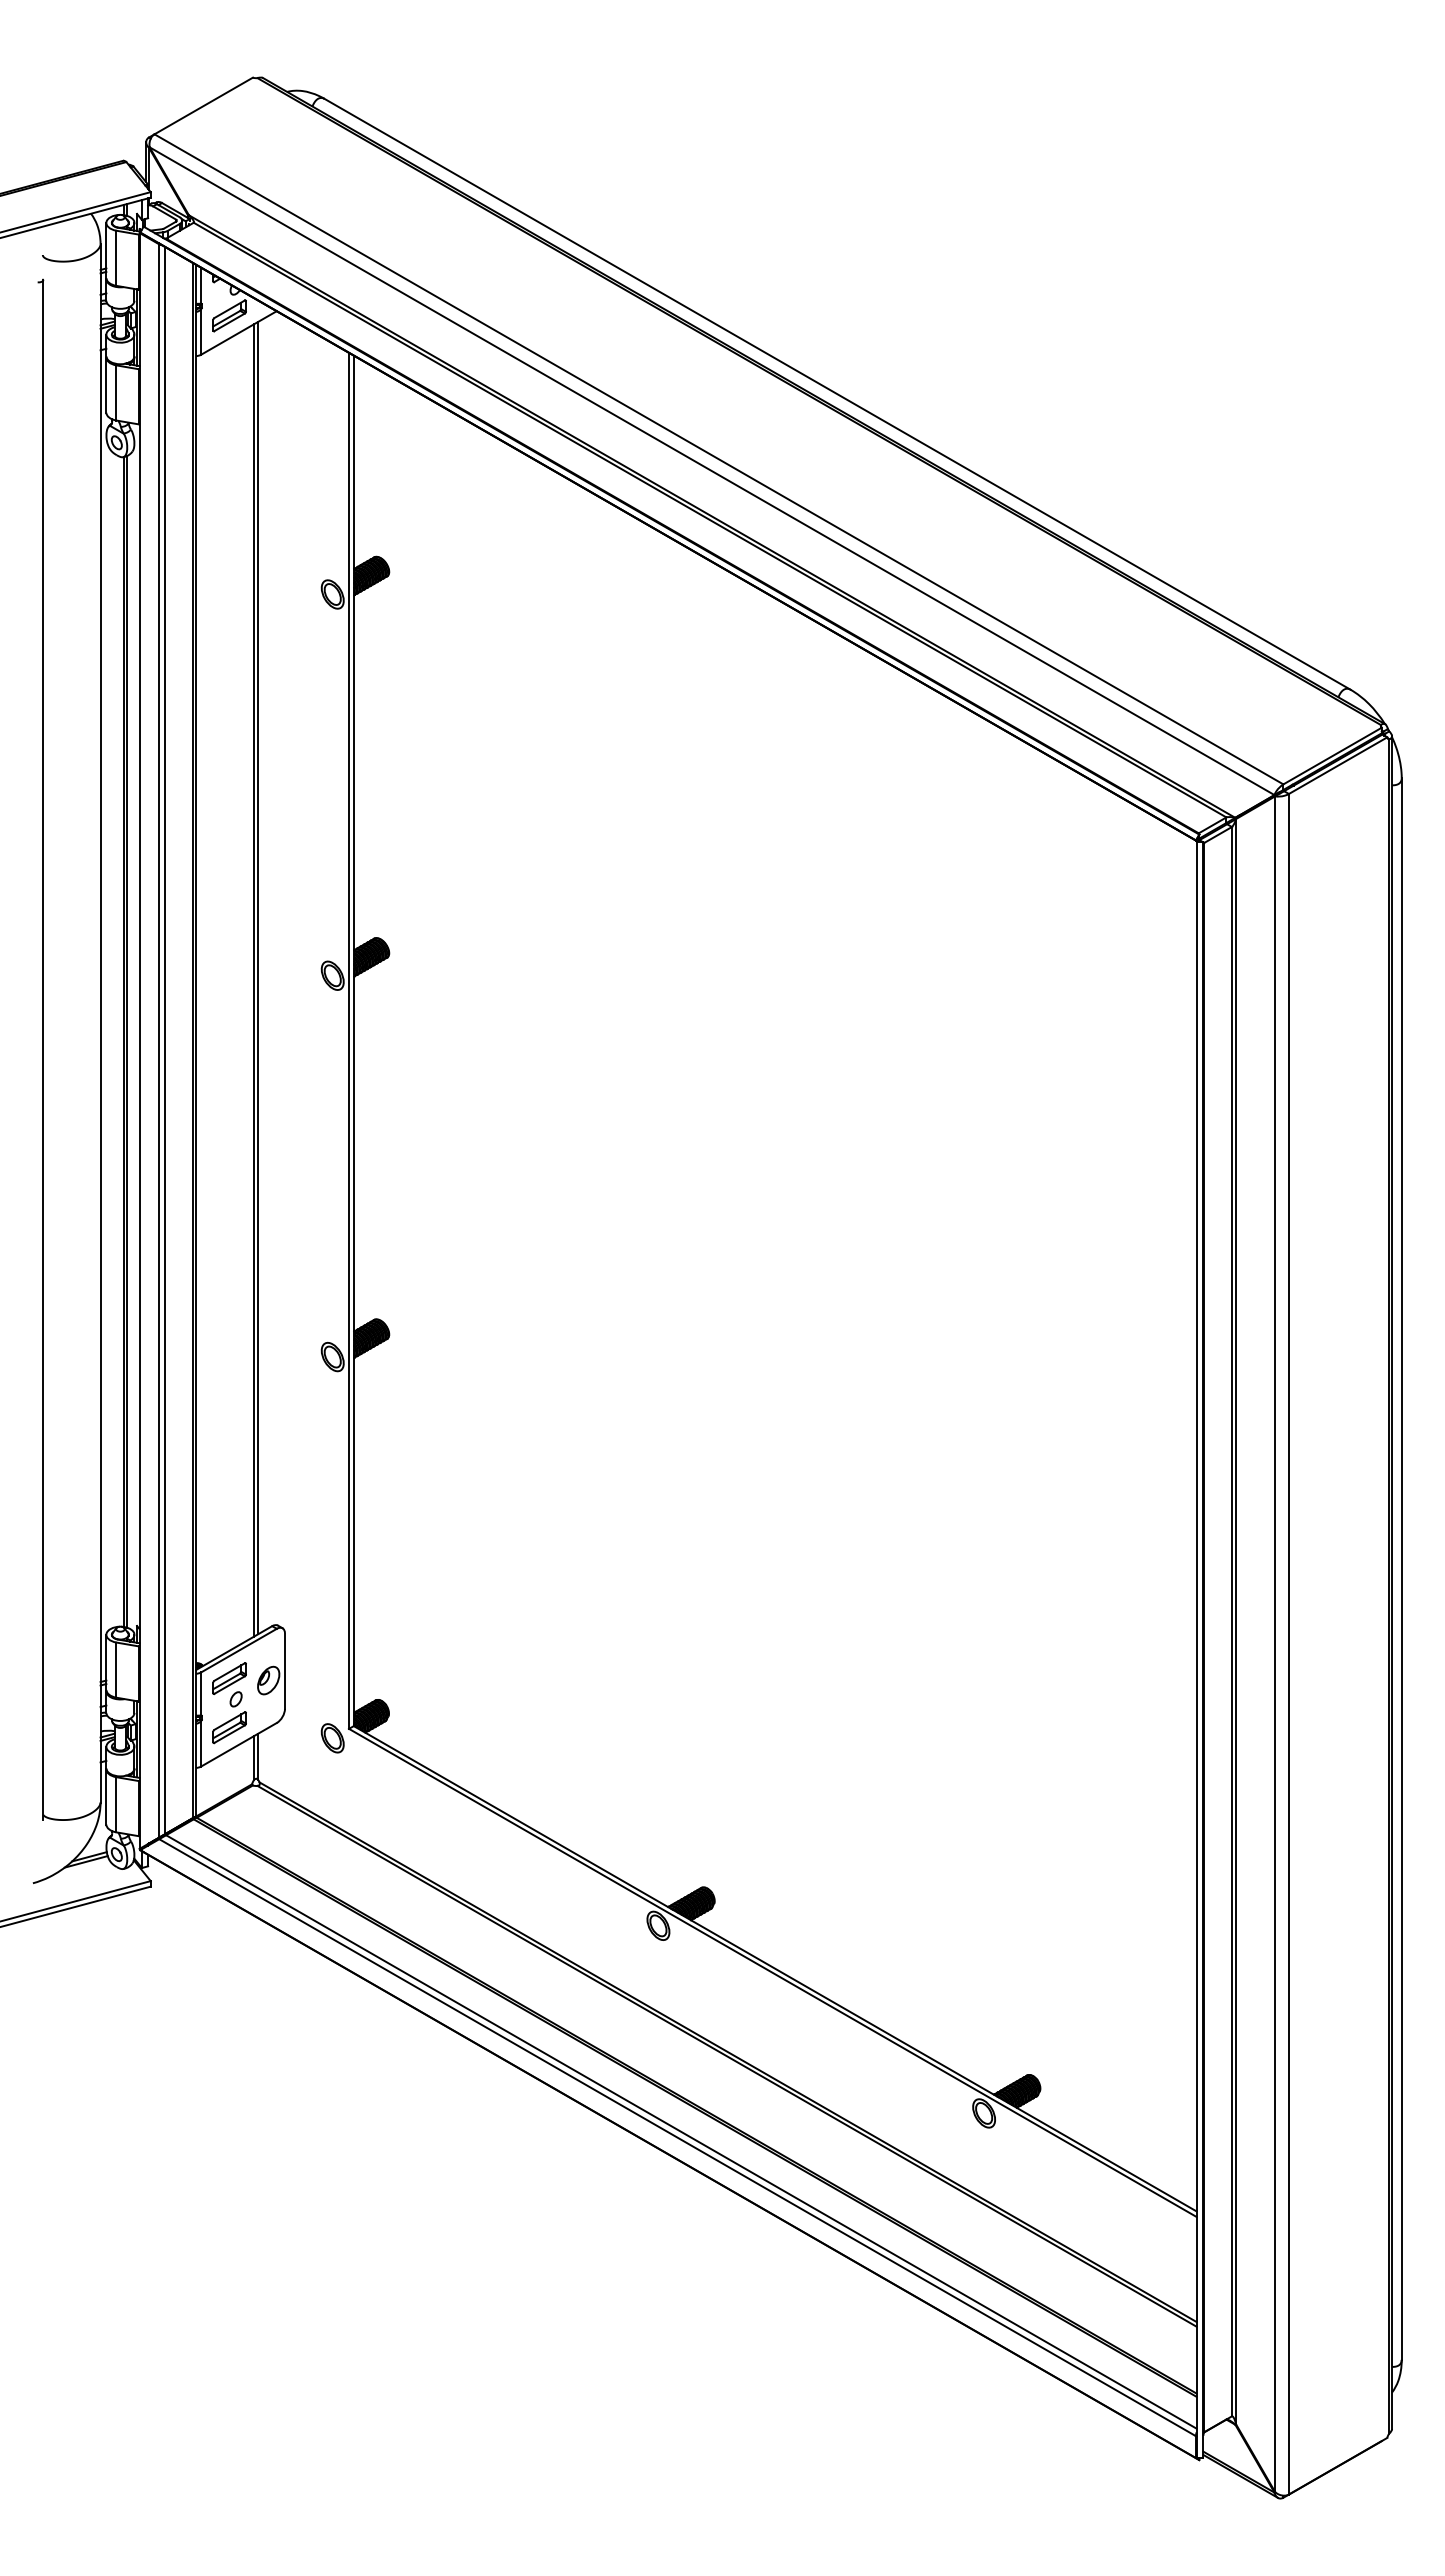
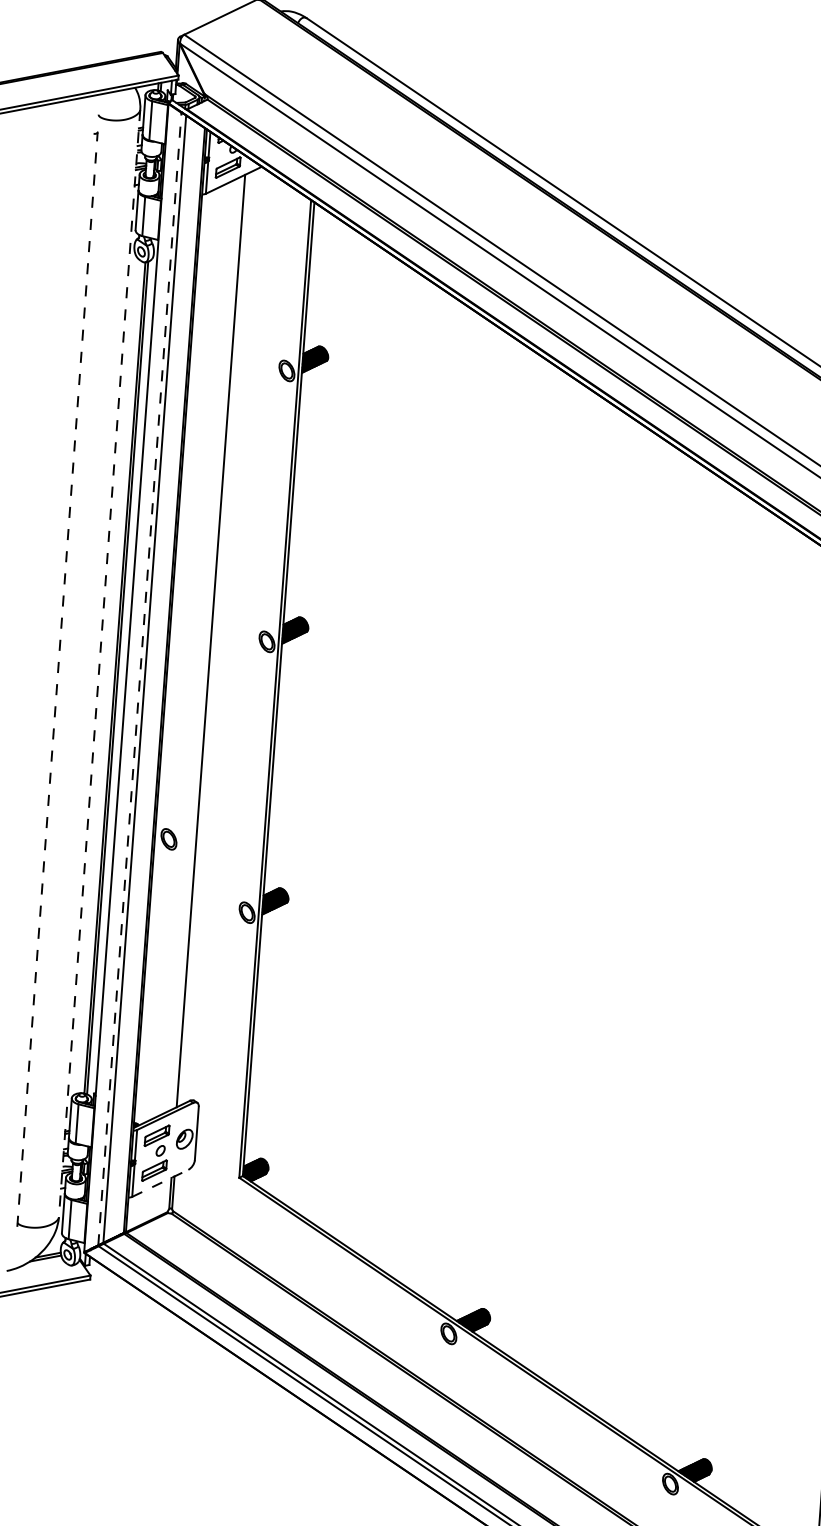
line: (258, 977) -> (214, 639), removed
line: (100, 1023) -> (99, 663), solid -> dashed
line: (158, 1040) -> (139, 678), solid -> dashed
line: (43, 1050) -> (57, 679), solid -> dashed
part: (332, 1738) -> (168, 839), moved
line: (238, 1744) -> (159, 1183), solid -> dashed

